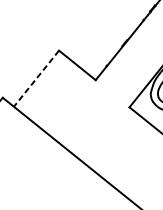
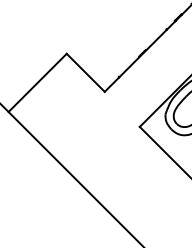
line: (36, 79) -> (37, 83), dashed -> solid

